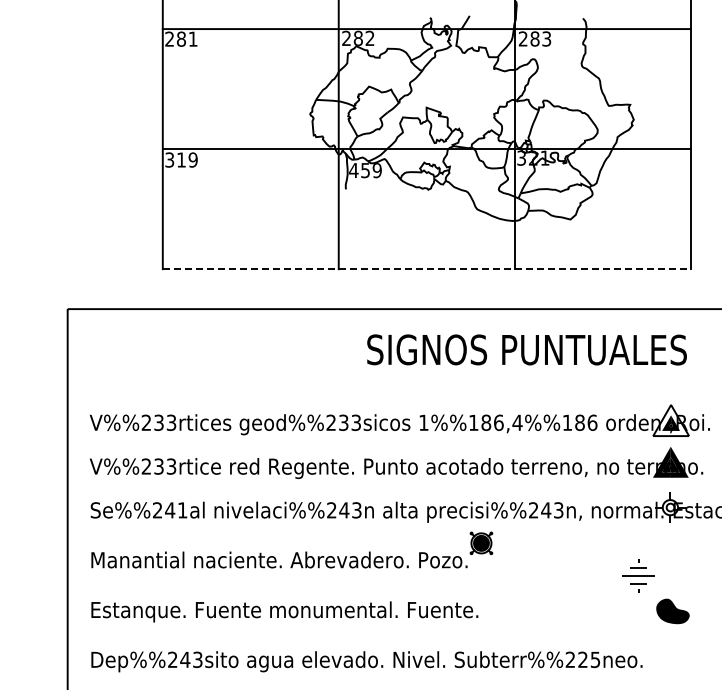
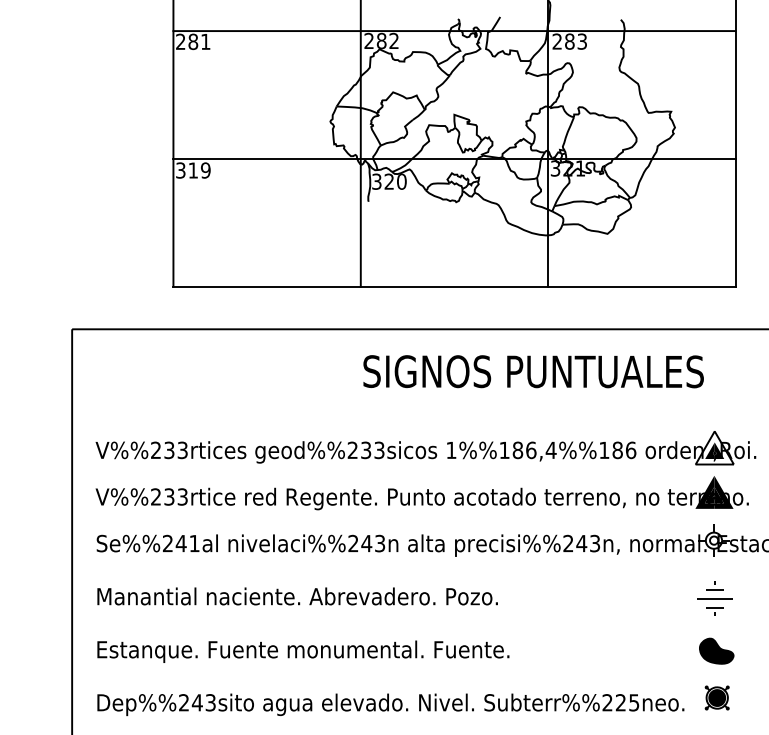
text: (365, 170) -> (389, 181), 459 -> 320
line: (426, 269) -> (454, 287), dashed -> solid
text: (526, 349) -> (533, 371), moved
part: (481, 543) -> (717, 698), moved
part: (638, 575) -> (715, 598), moved

